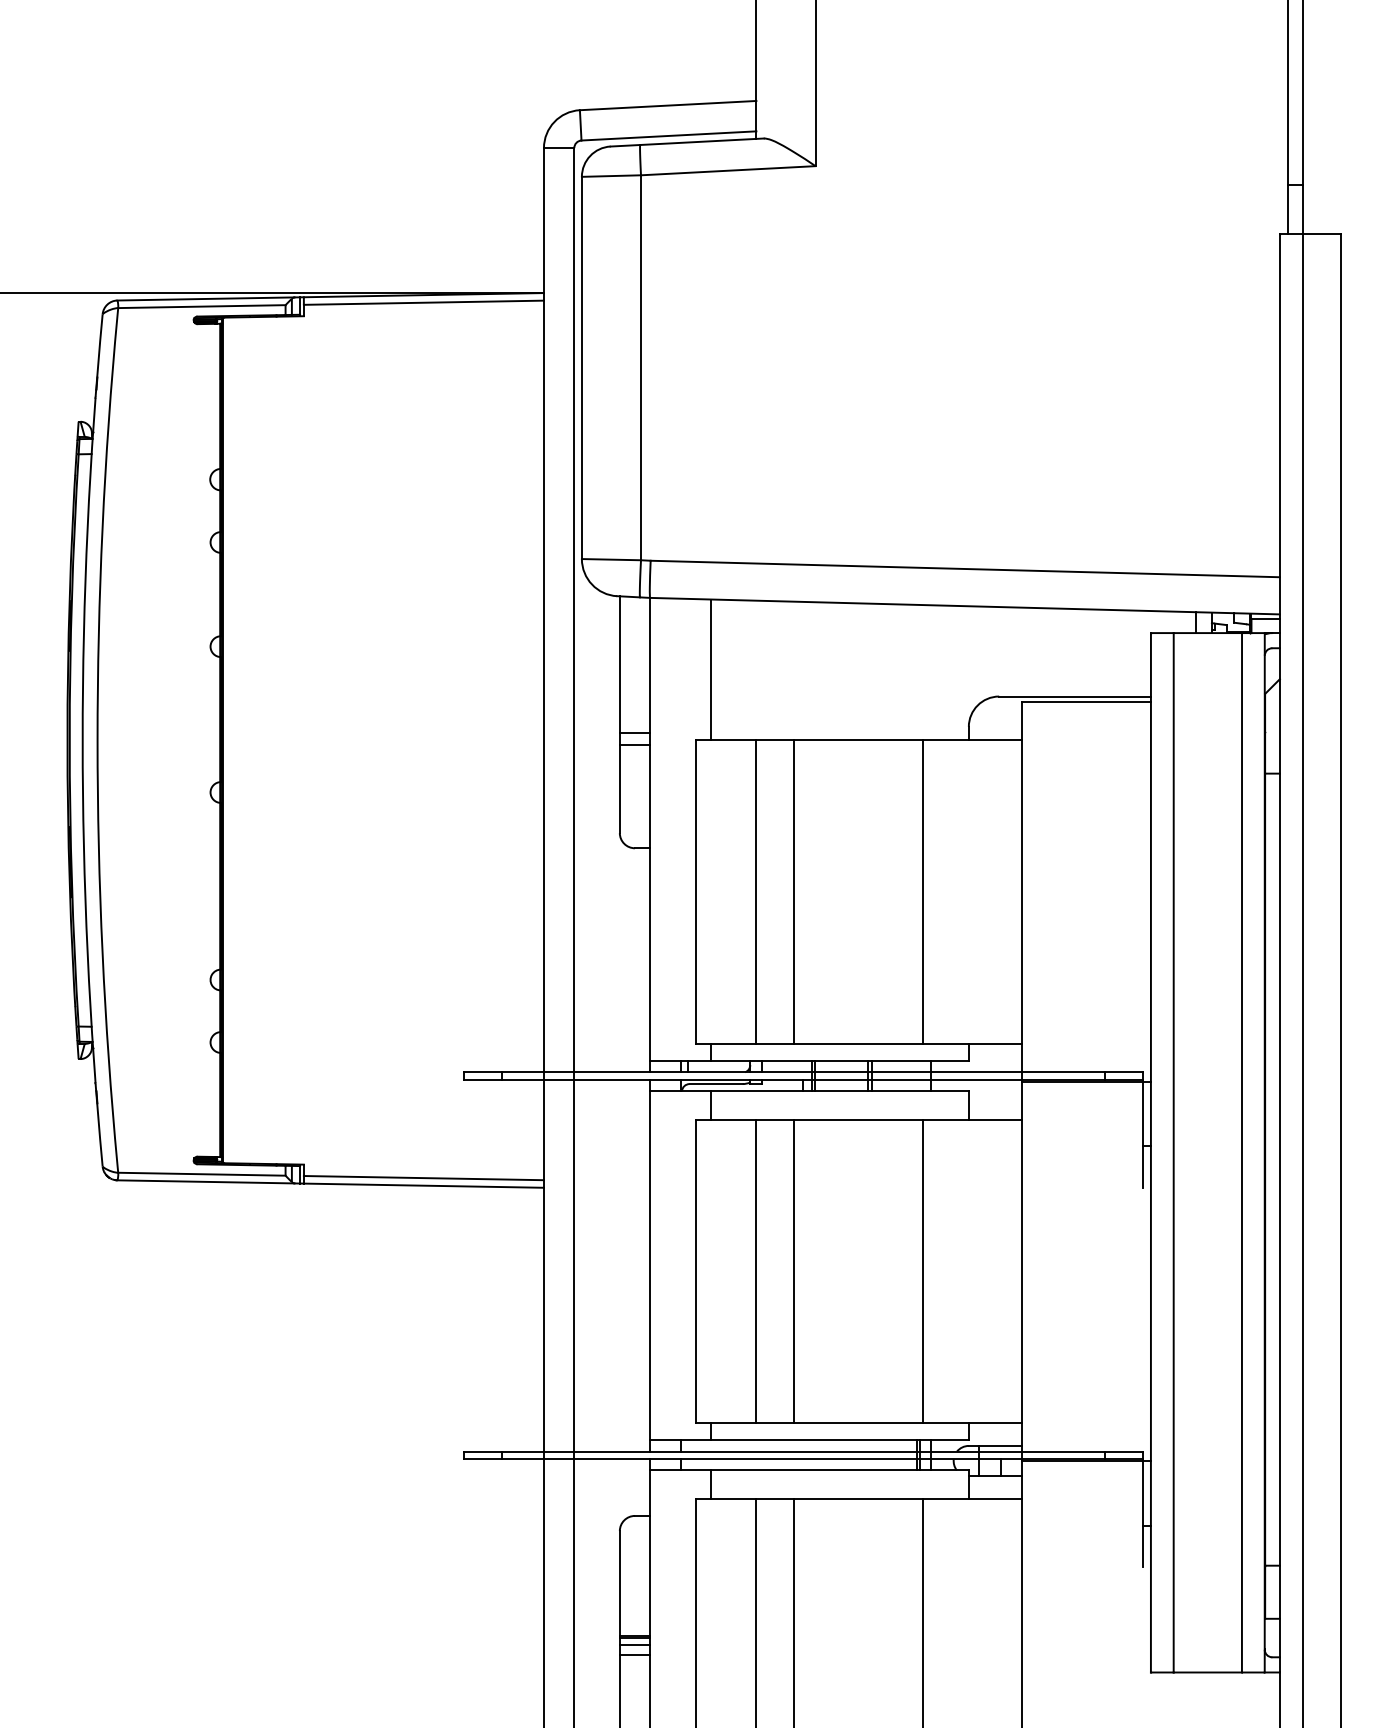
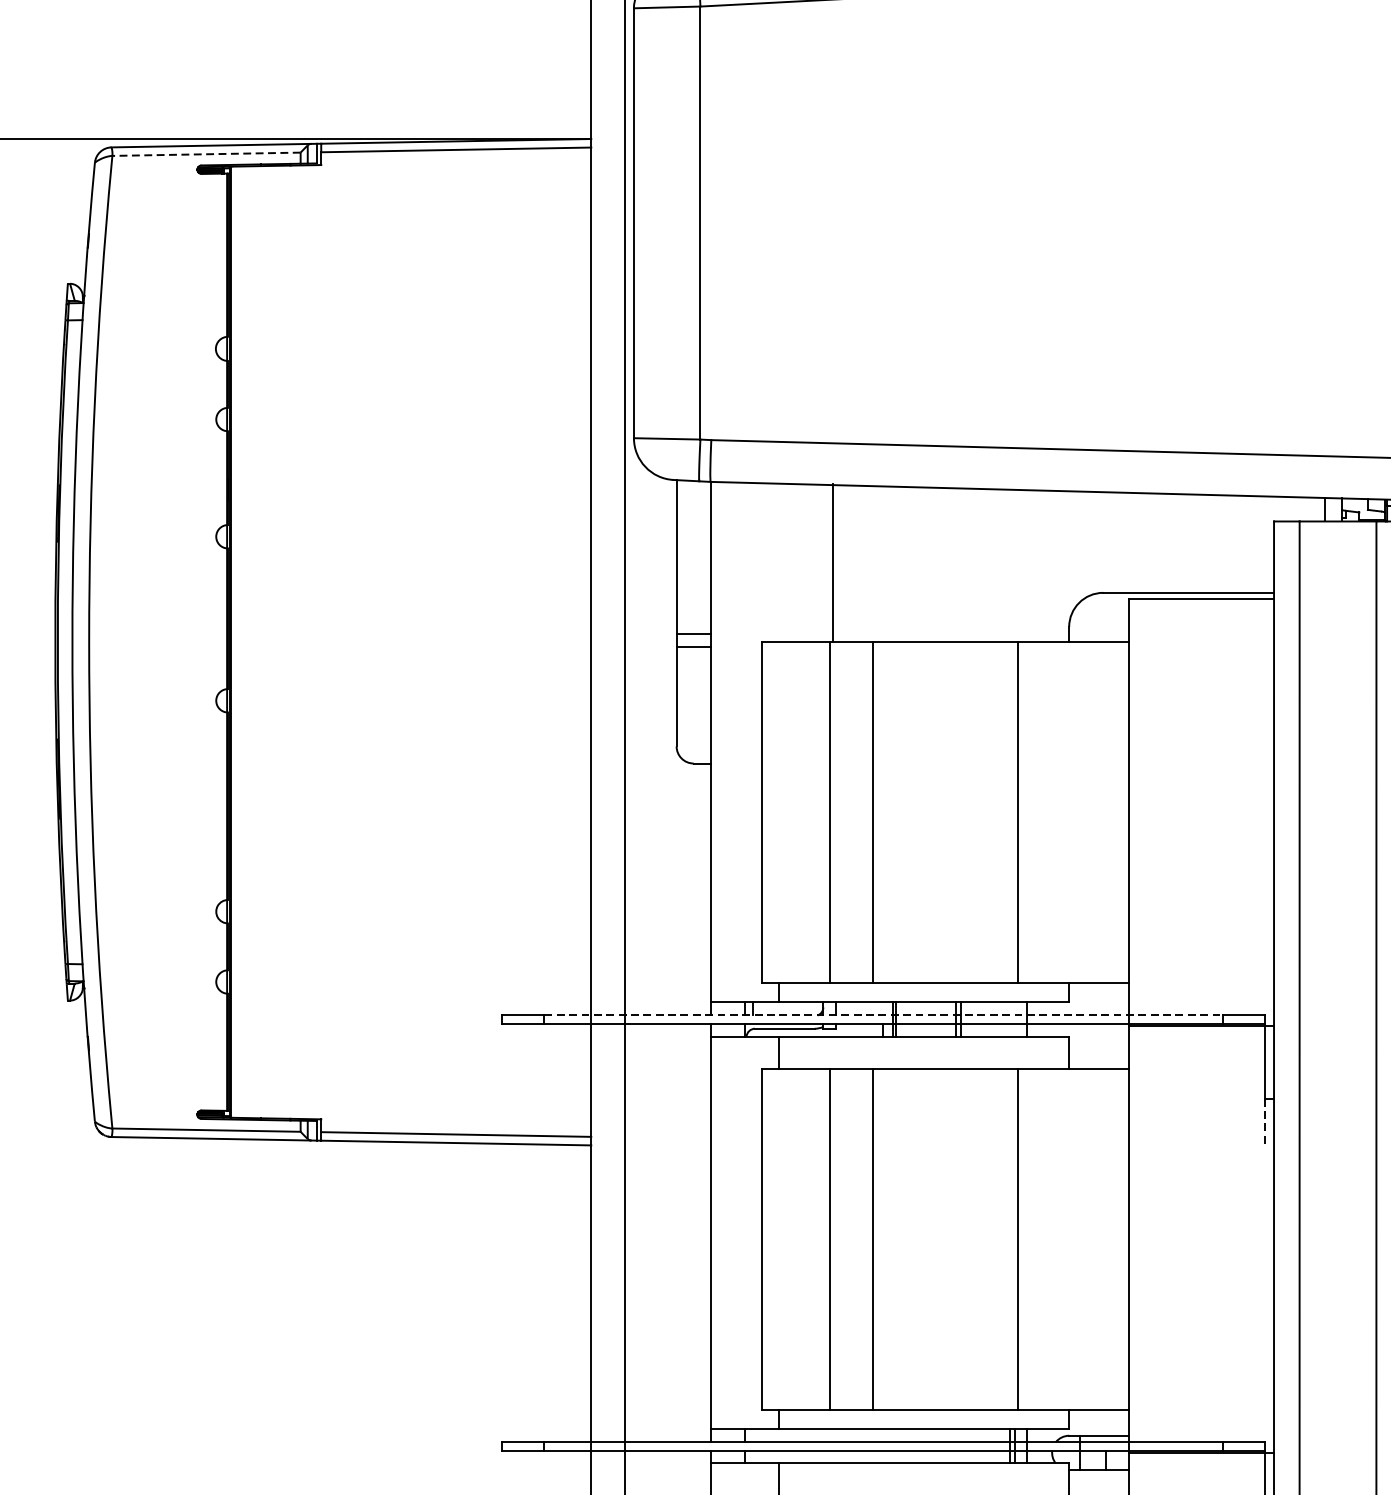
line: (201, 306) -> (206, 154), solid -> dashed
line: (710, 669) -> (832, 562), moved
line: (803, 1072) -> (883, 1015), solid -> dashed
line: (1143, 1167) -> (1265, 1122), solid -> dashed

